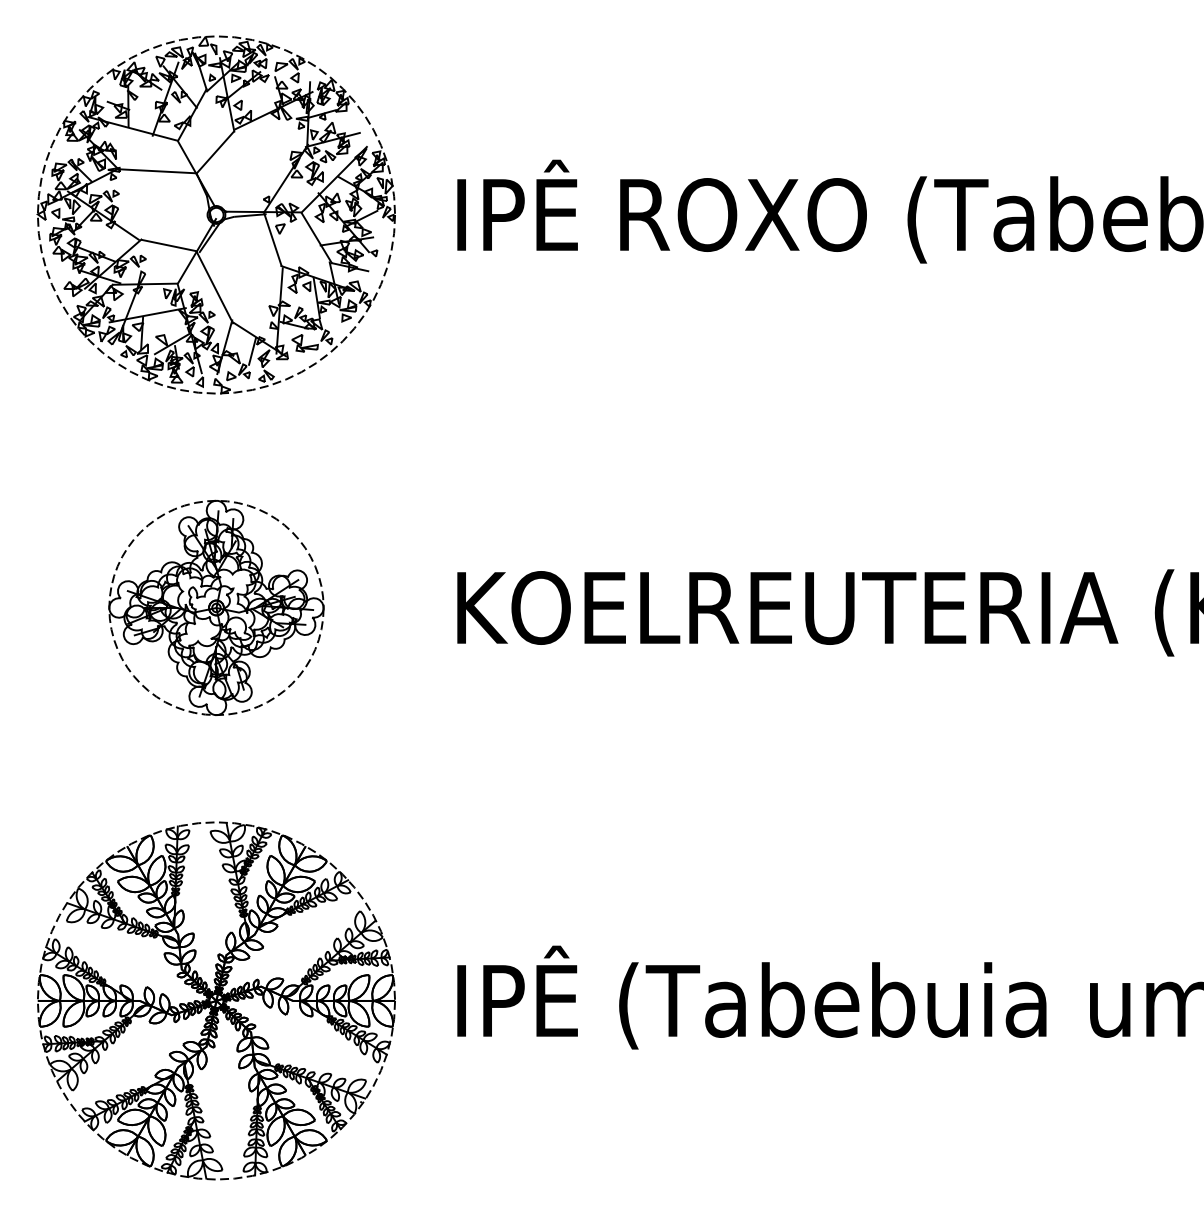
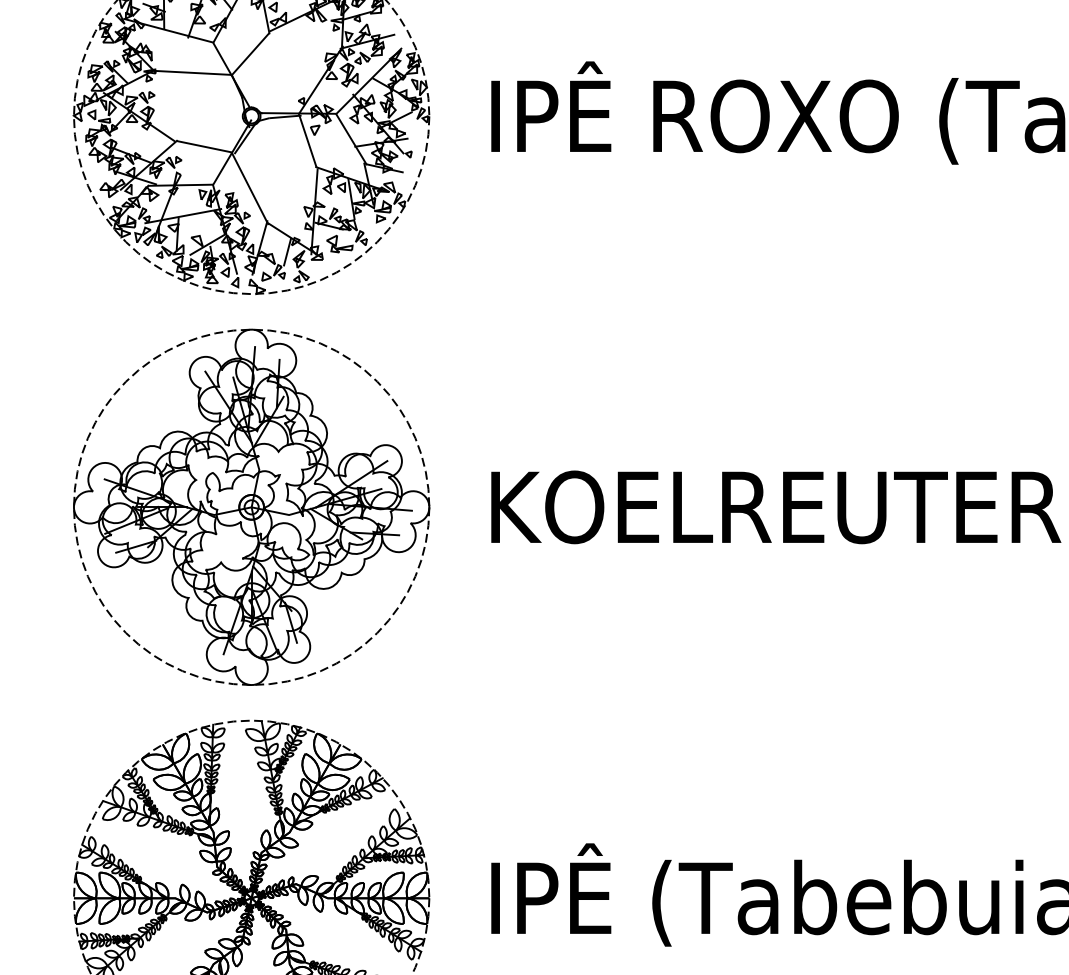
part: (216, 607) -> (251, 506), size x1.67

